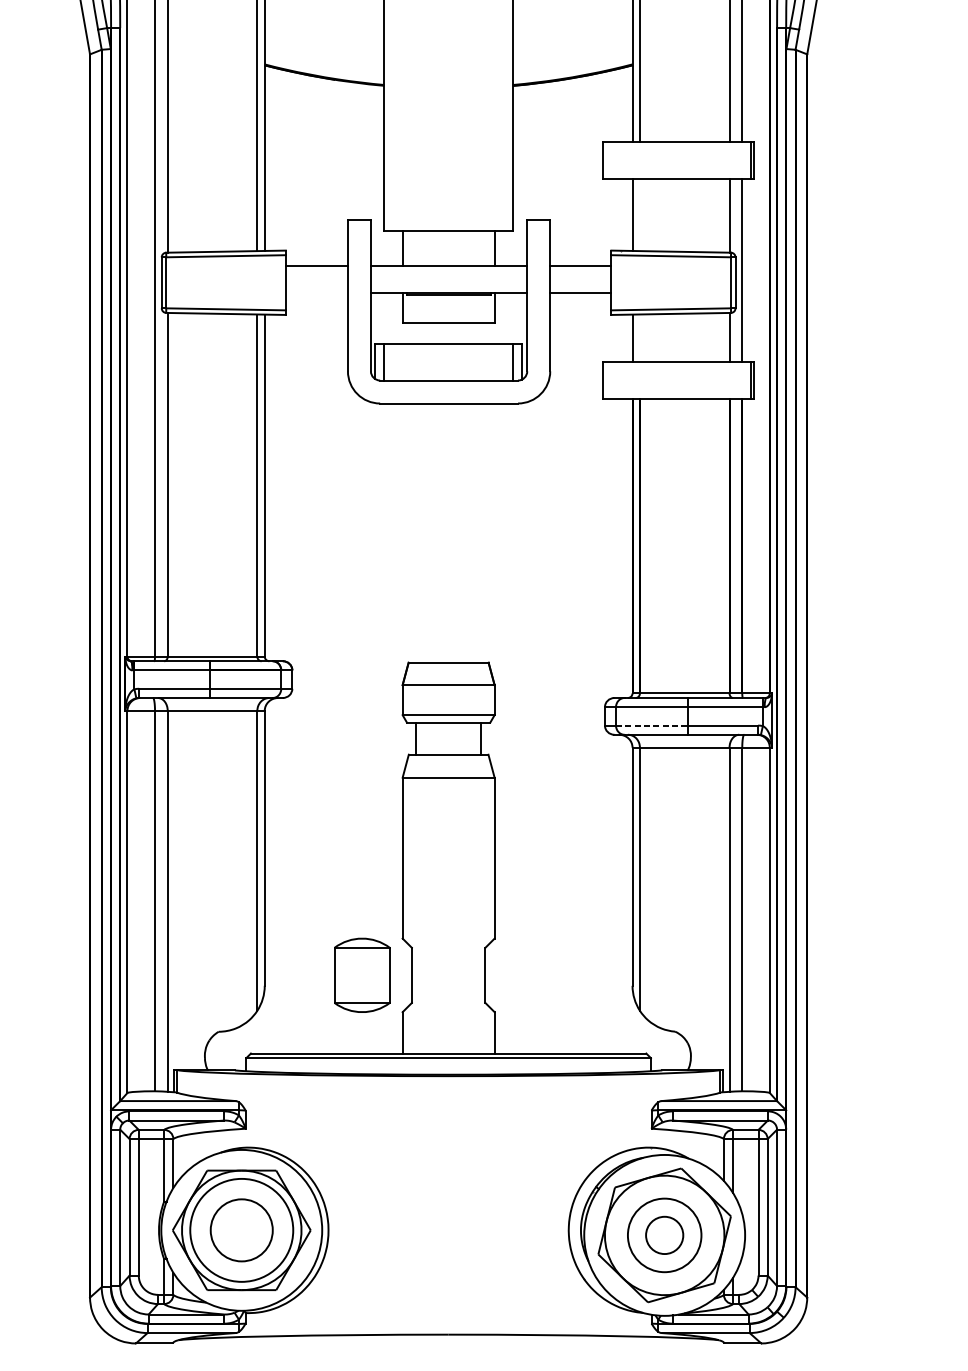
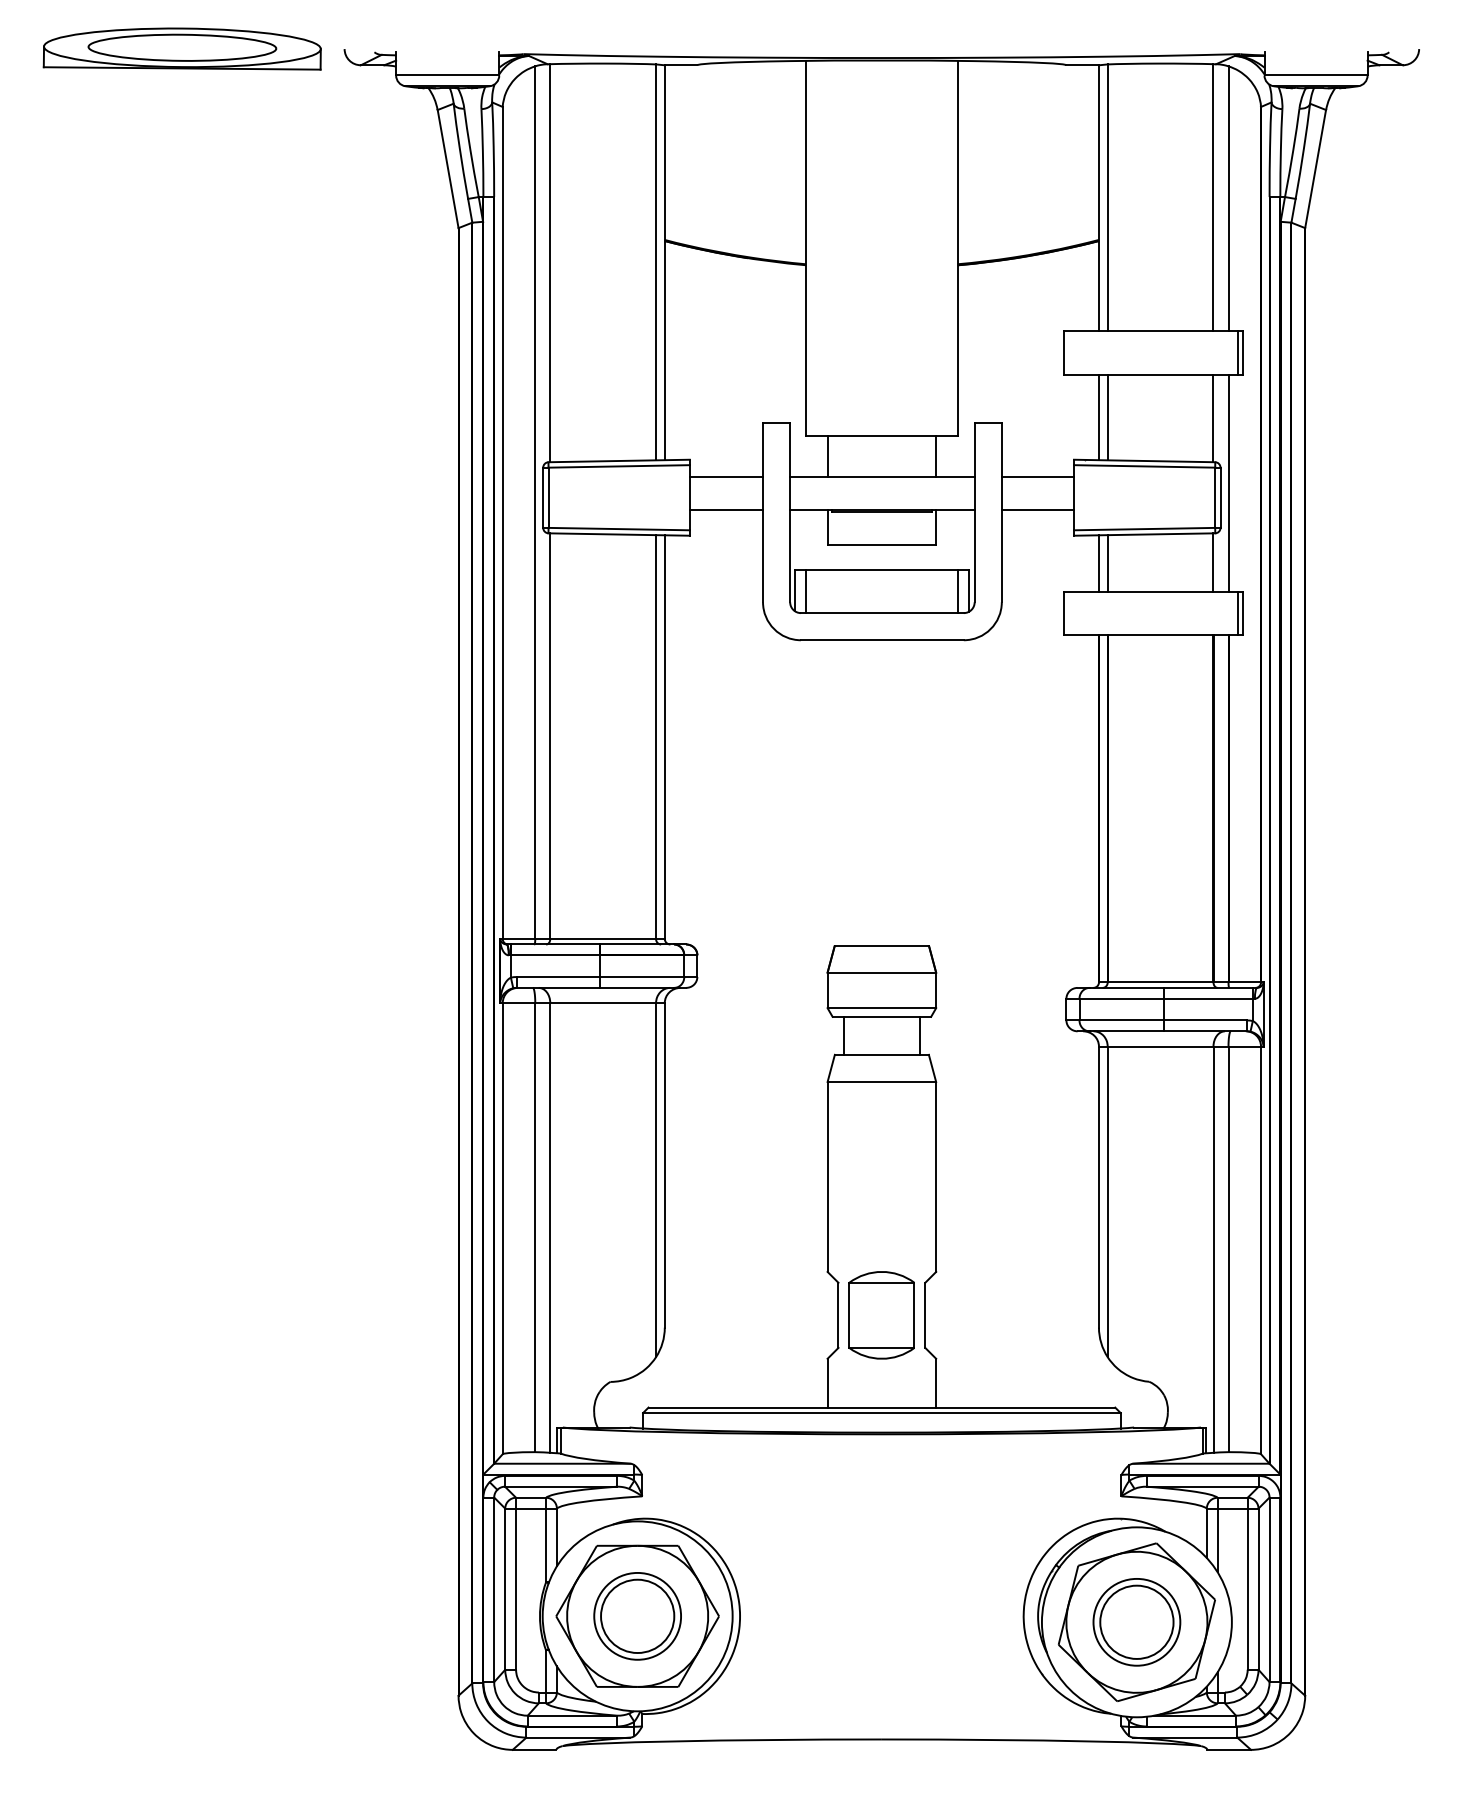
line: (639, 214) -> (1107, 417), added
line: (317, 293) -> (726, 510), added
line: (639, 338) -> (1107, 563), added
line: (652, 725) -> (1122, 1020), dashed -> solid
part: (361, 975) -> (881, 1315), moved
circle: (241, 1229) -> (637, 1615), size x0.71
circle: (664, 1234) -> (1136, 1621), size x1.67

